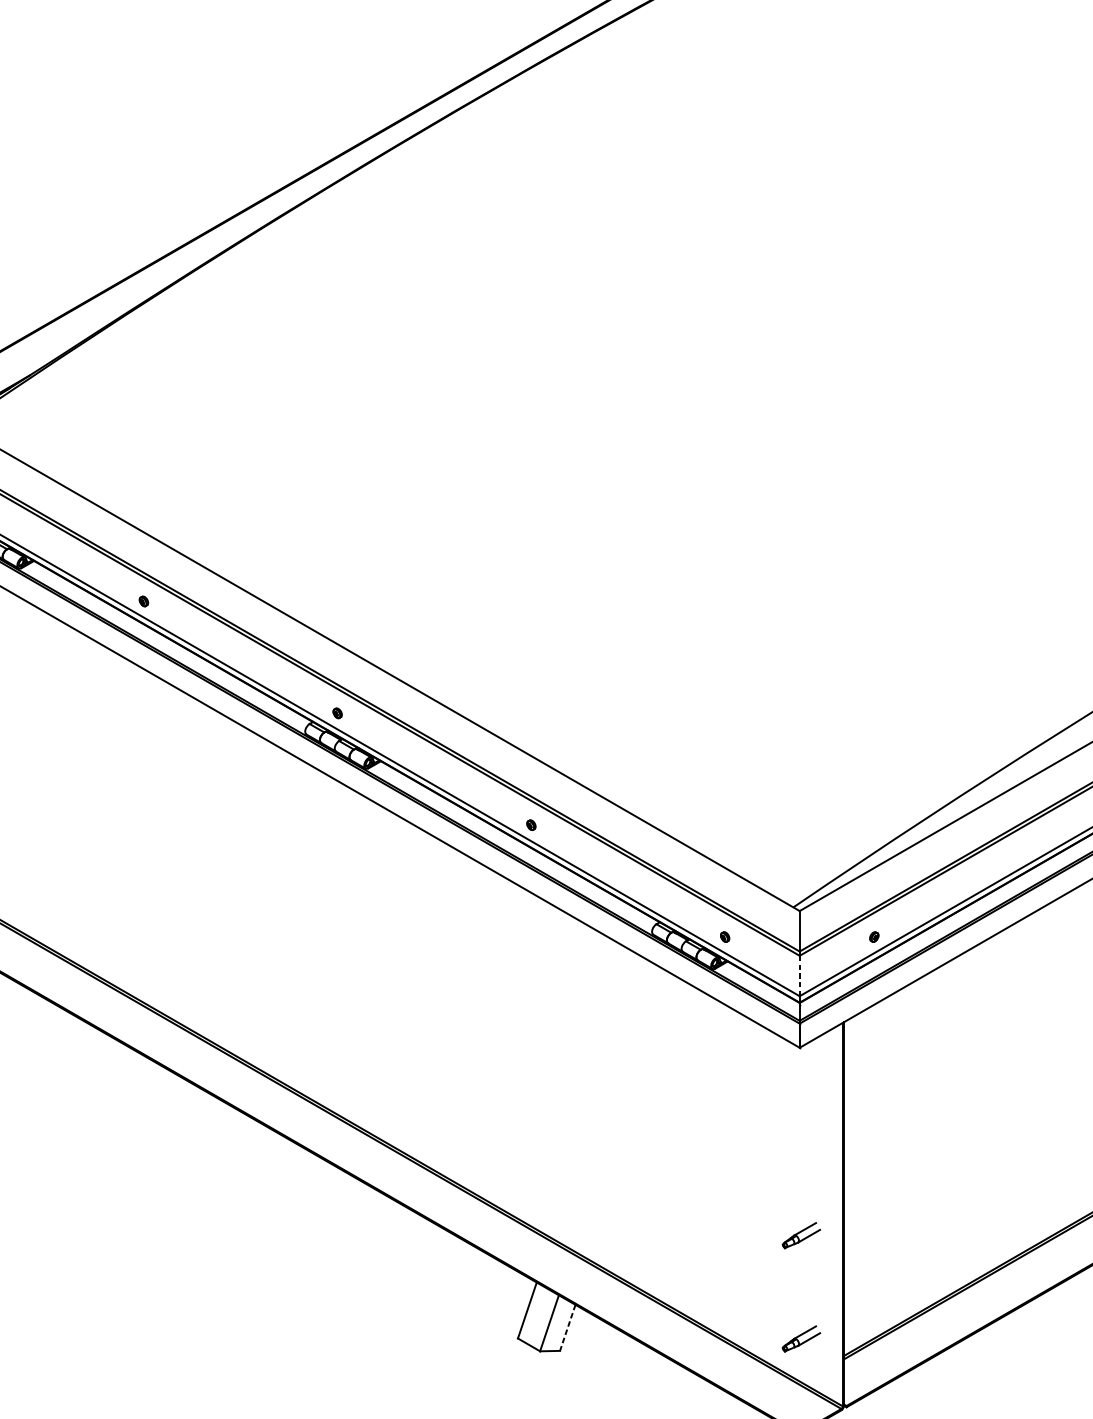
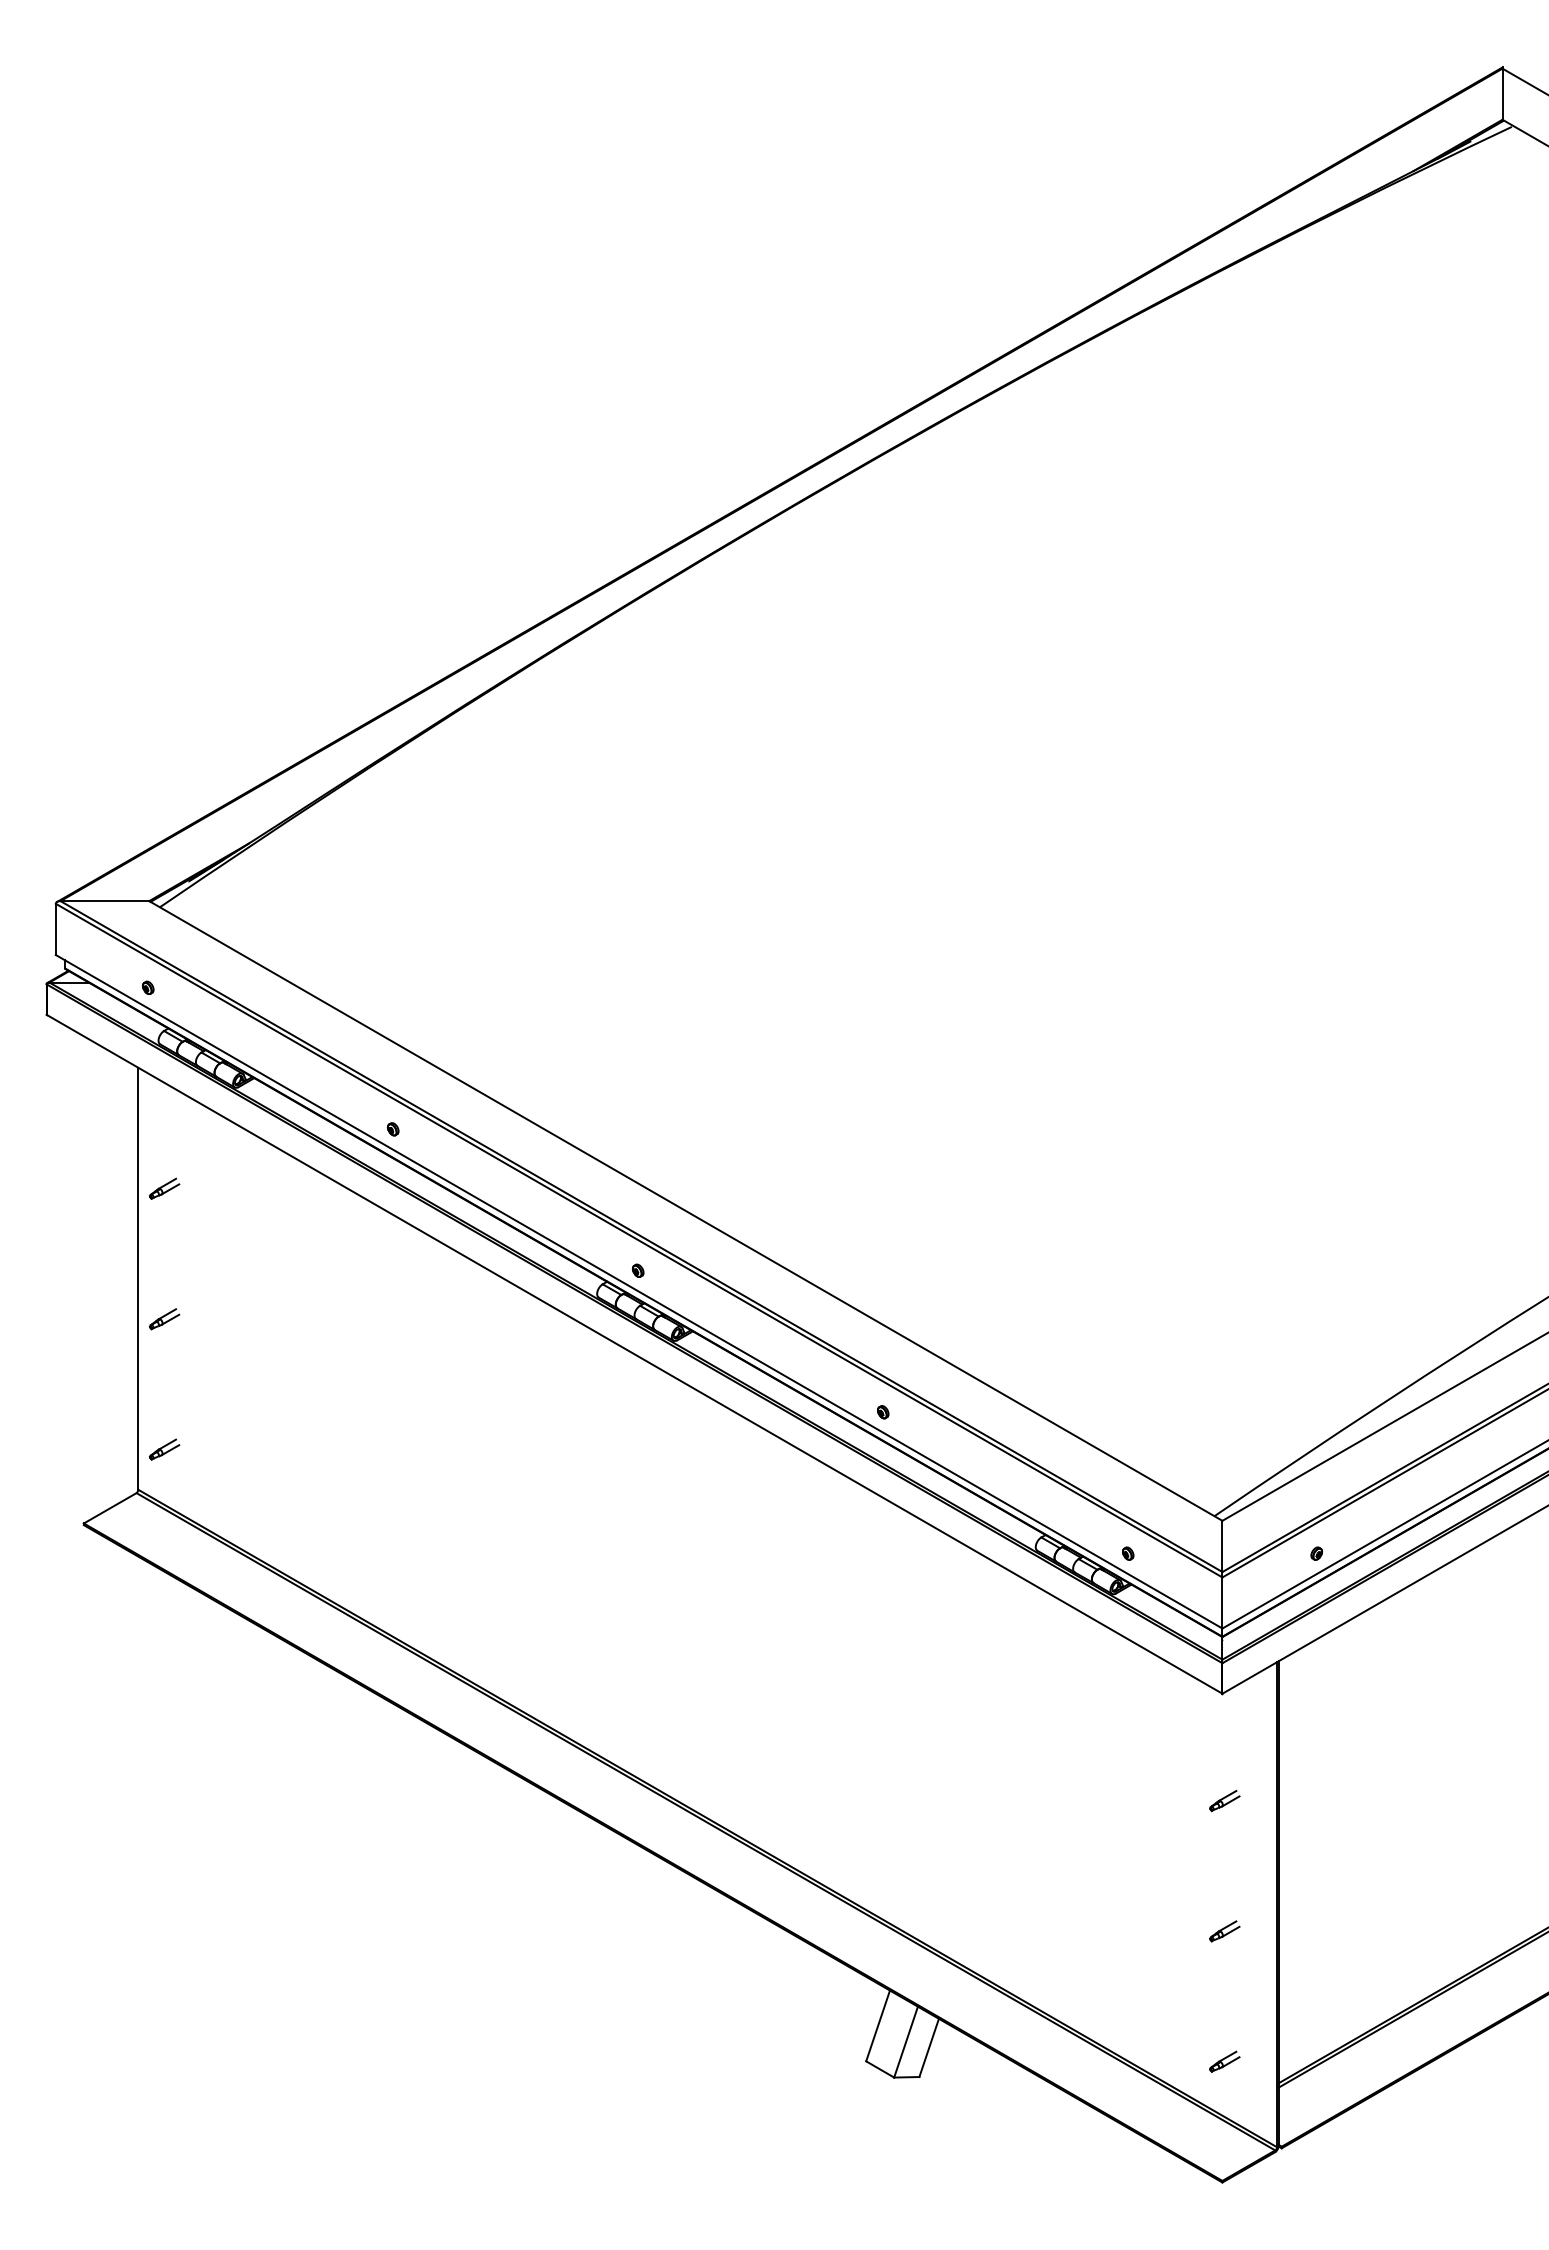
line: (799, 975) -> (1222, 1602), dashed -> solid
part: (801, 1133) -> (1224, 1801), added
part: (801, 1235) -> (1224, 1931), size x0.62
line: (568, 1327) -> (929, 2047), dashed -> solid
part: (801, 1338) -> (1224, 2061), size x0.62

